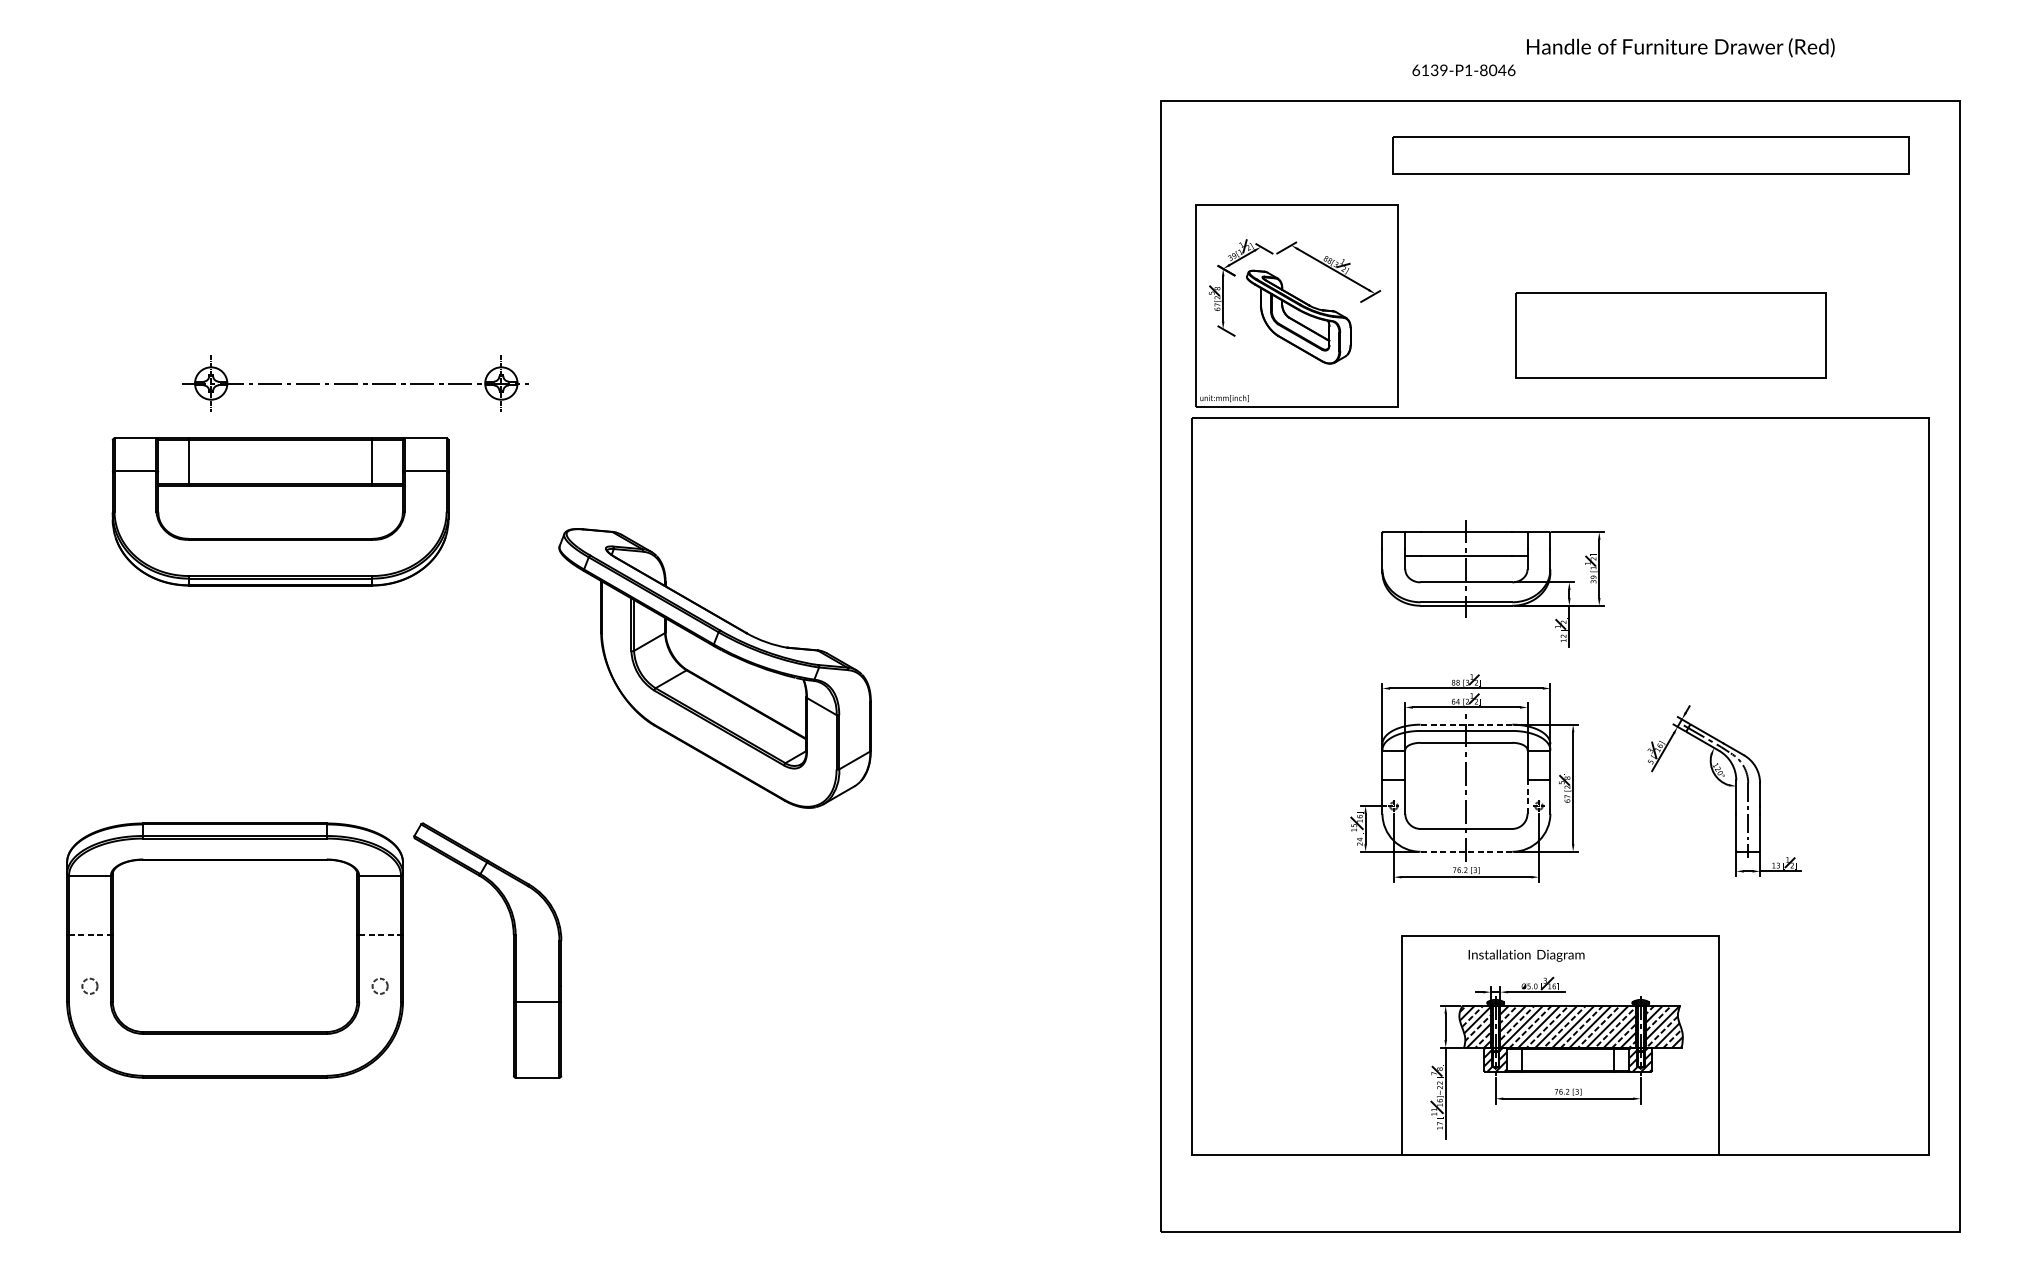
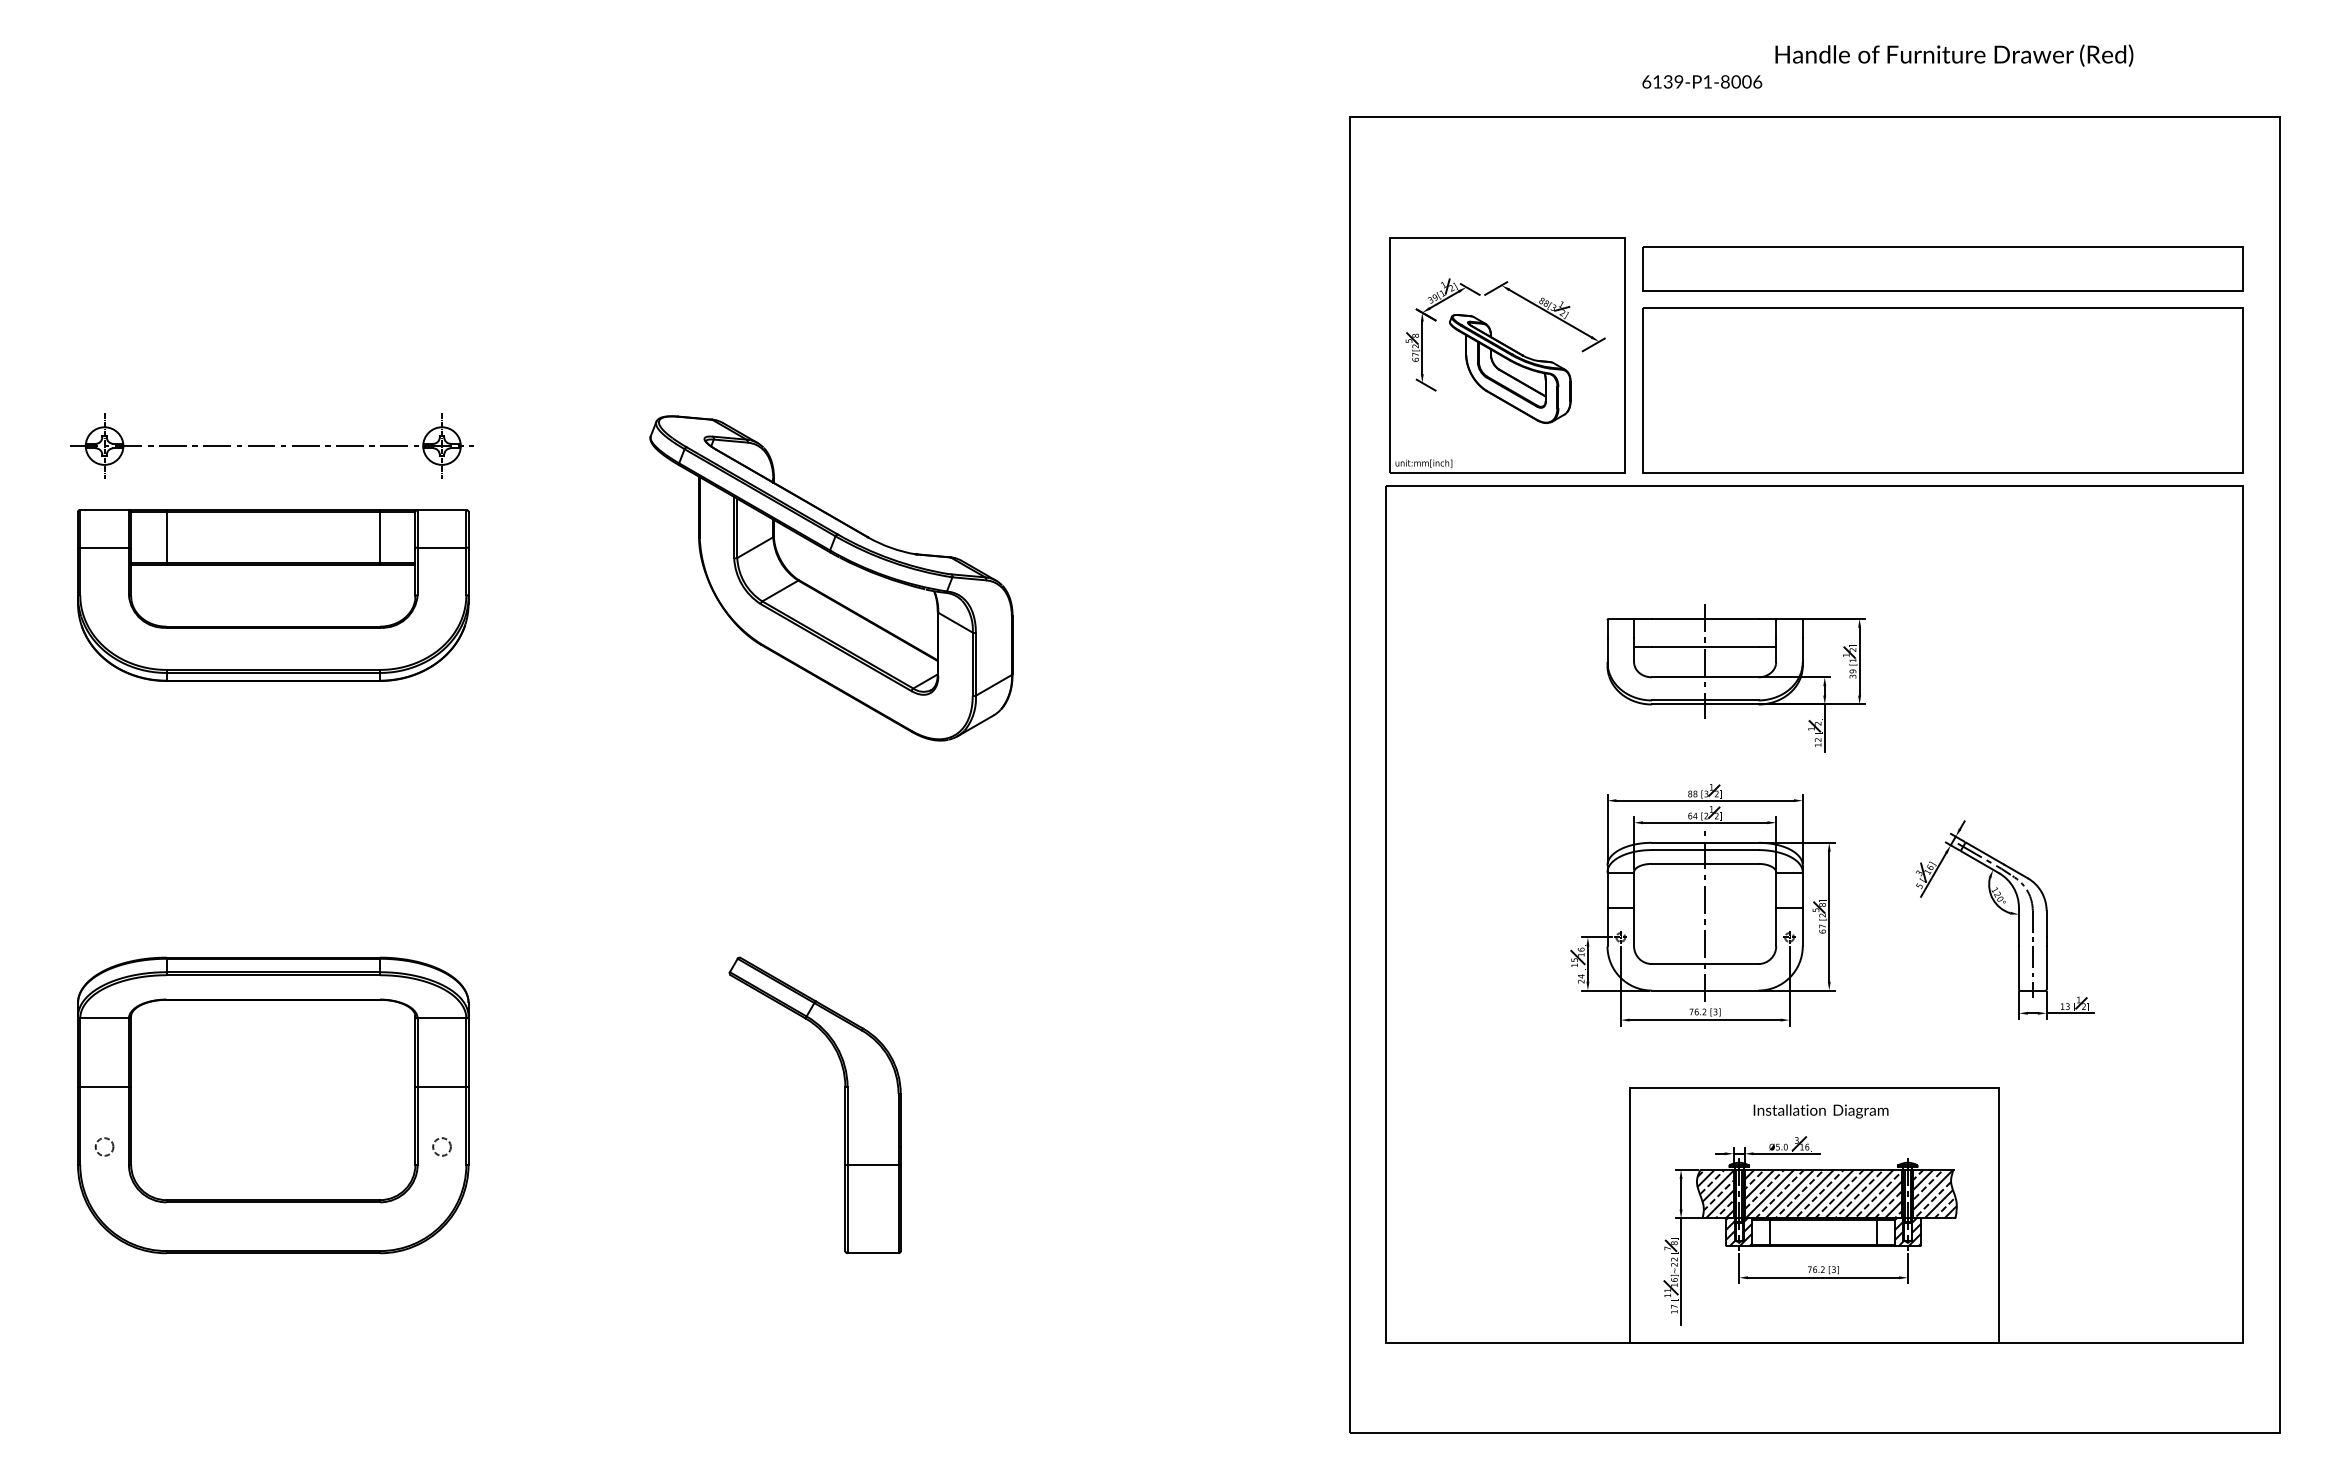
text: (1501, 69) -> (1746, 81), 6139-P1-8046 -> 6139-P1-8006
part: (1650, 155) -> (1942, 268), moved
part: (1670, 335) -> (1942, 390), size x1.67
part: (354, 383) -> (271, 445), moved
part: (280, 512) -> (273, 595), moved
part: (715, 668) -> (831, 578), moved
line: (1465, 724) -> (1704, 842), dashed -> solid
line: (1527, 796) -> (1776, 926), dashed -> solid
line: (1465, 851) -> (1704, 990), dashed -> solid
line: (90, 935) -> (105, 1087), dashed -> solid
line: (380, 935) -> (442, 1087), dashed -> solid
part: (512, 949) -> (844, 1104), moved
text: (1526, 955) -> (1820, 1111), moved

